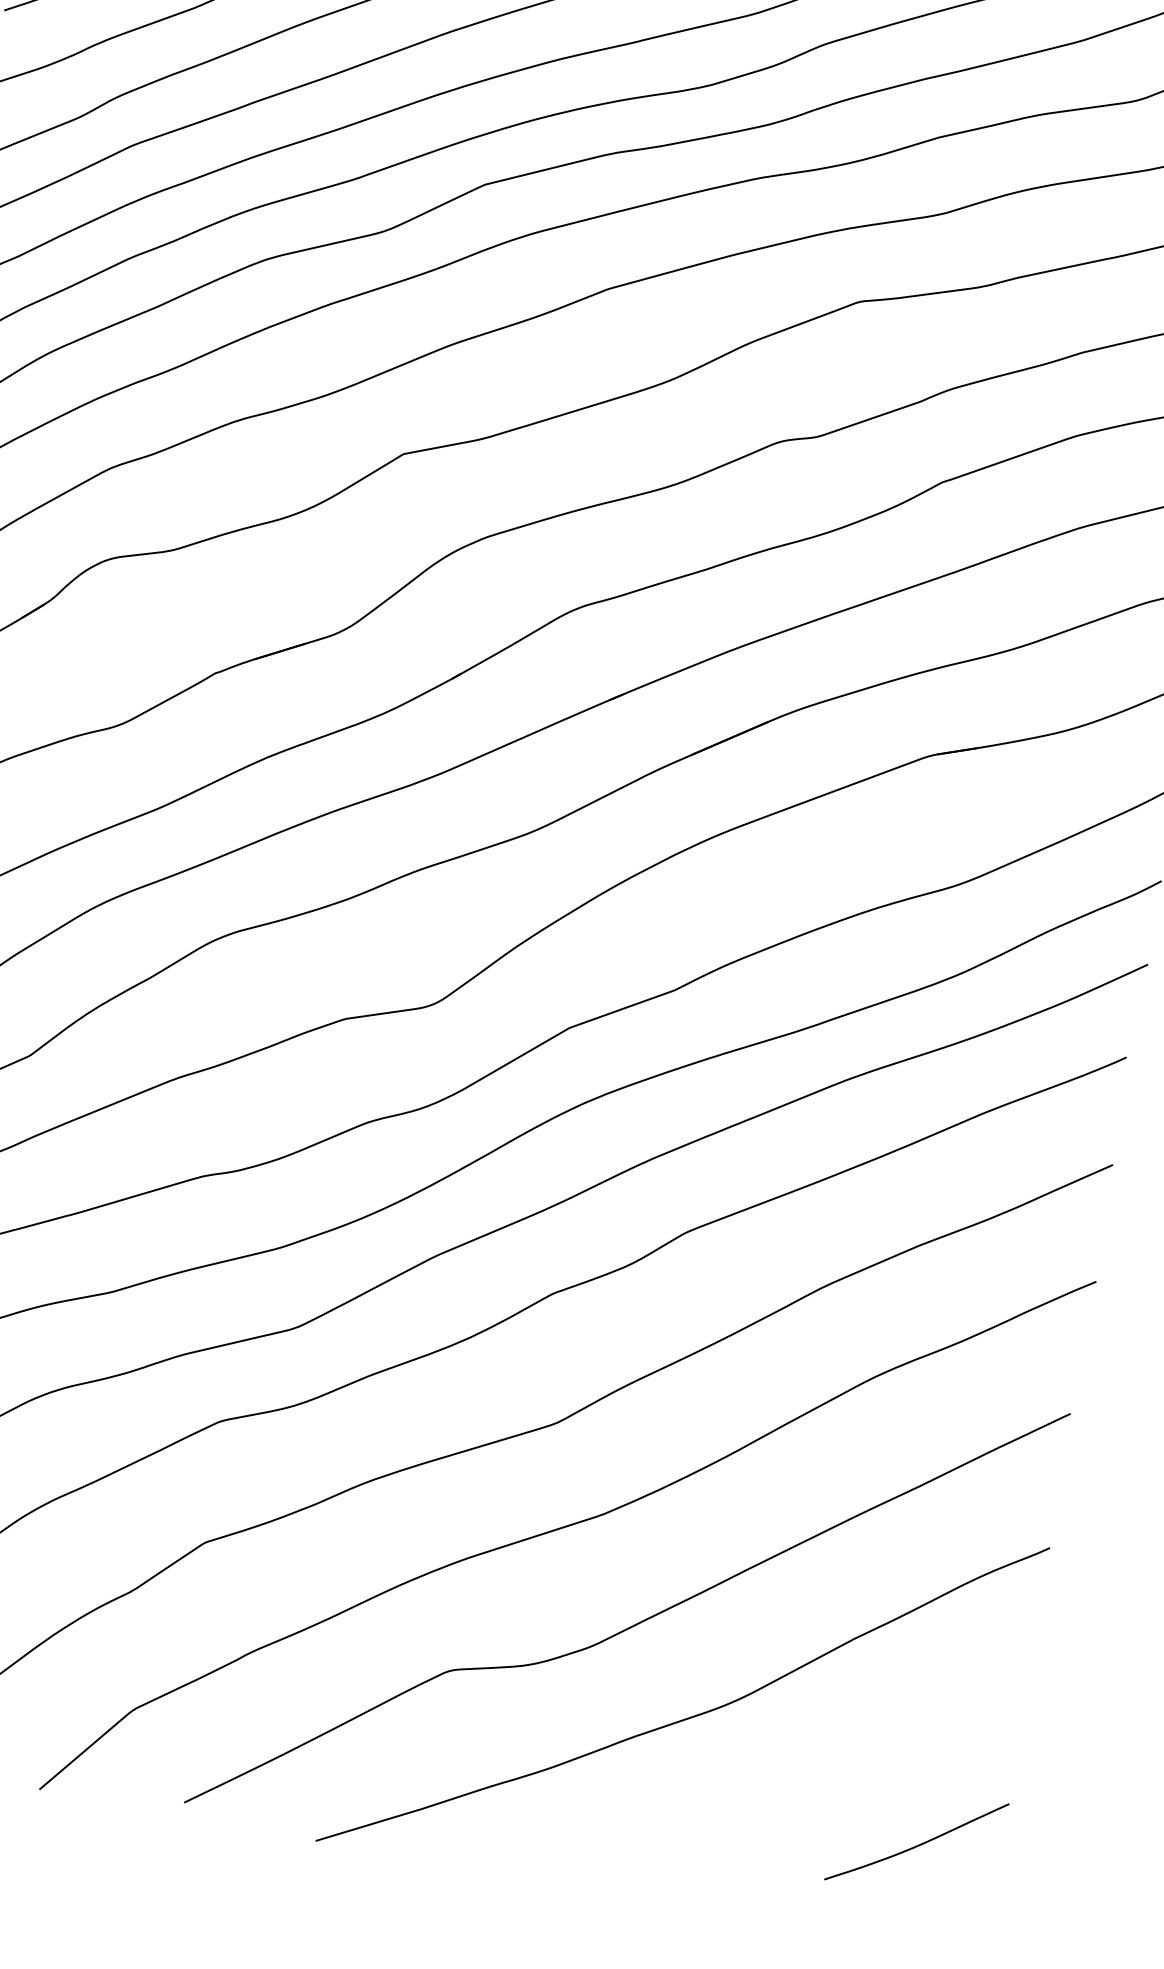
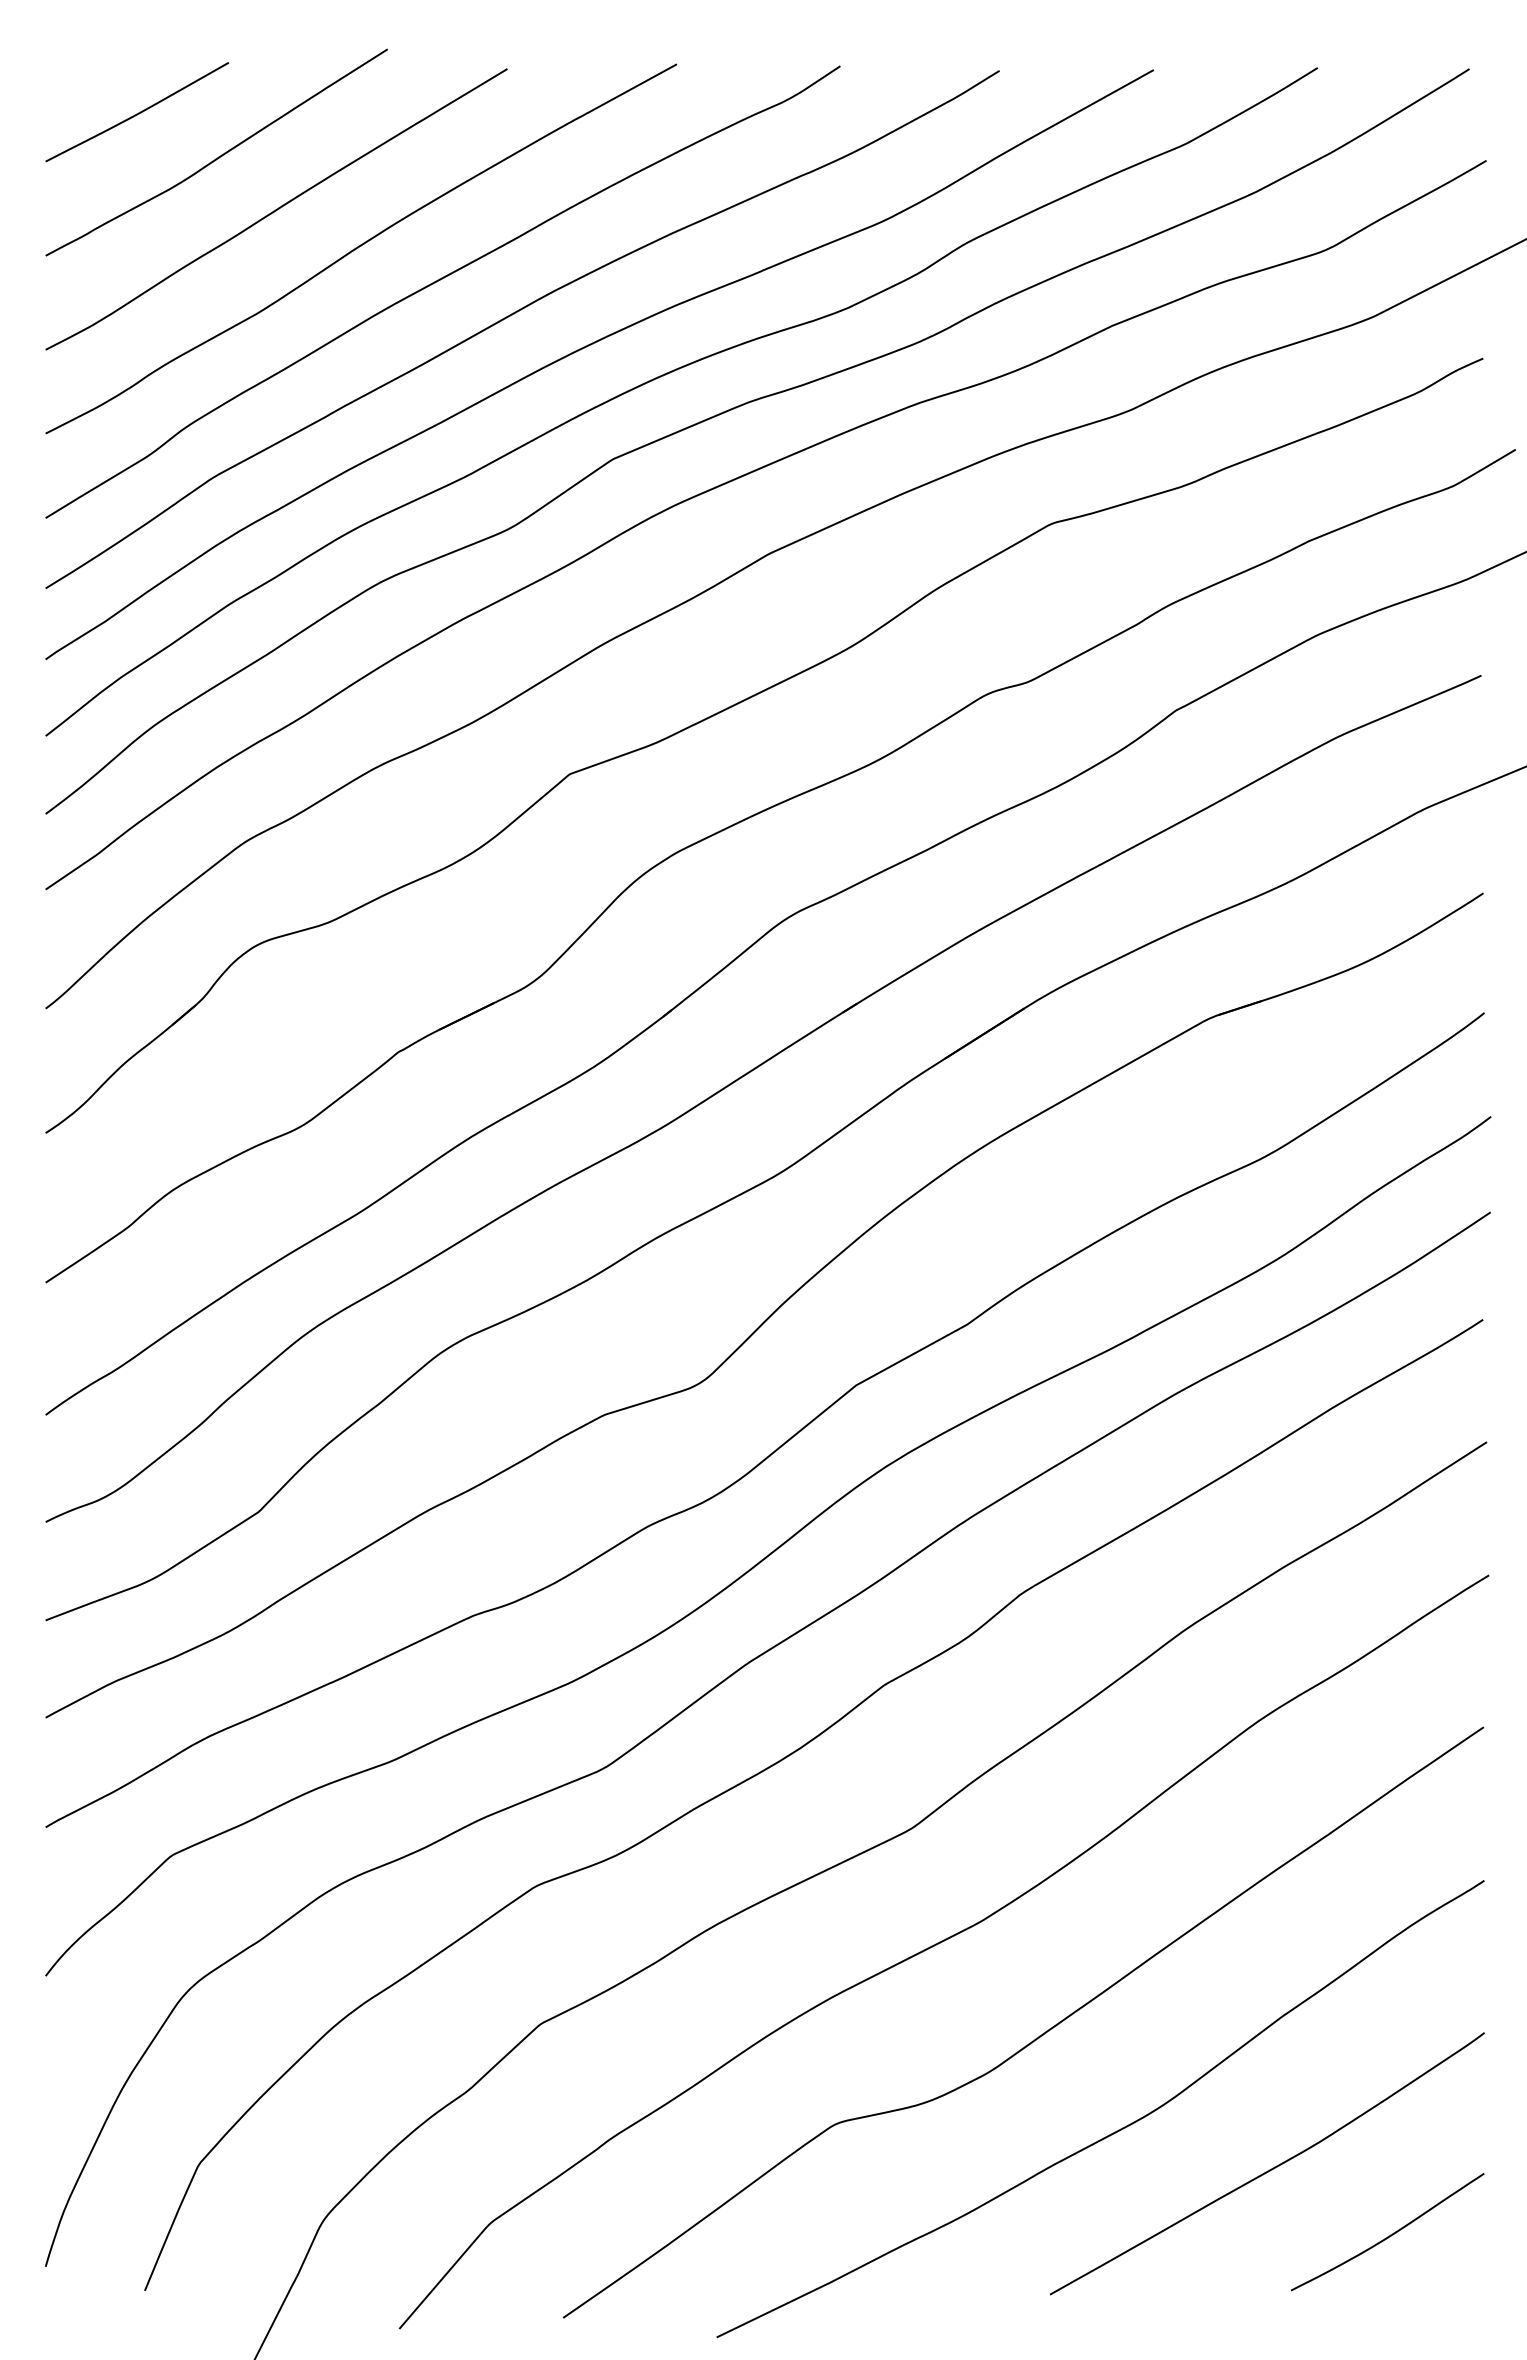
curve: (822, 1770) -> (1269, 2169), added

